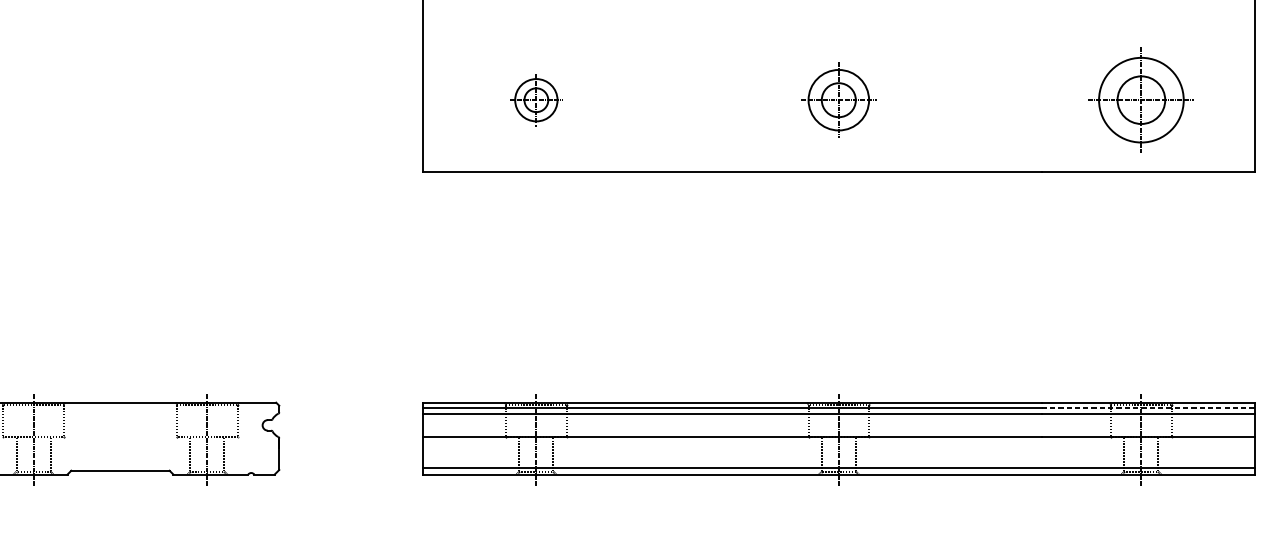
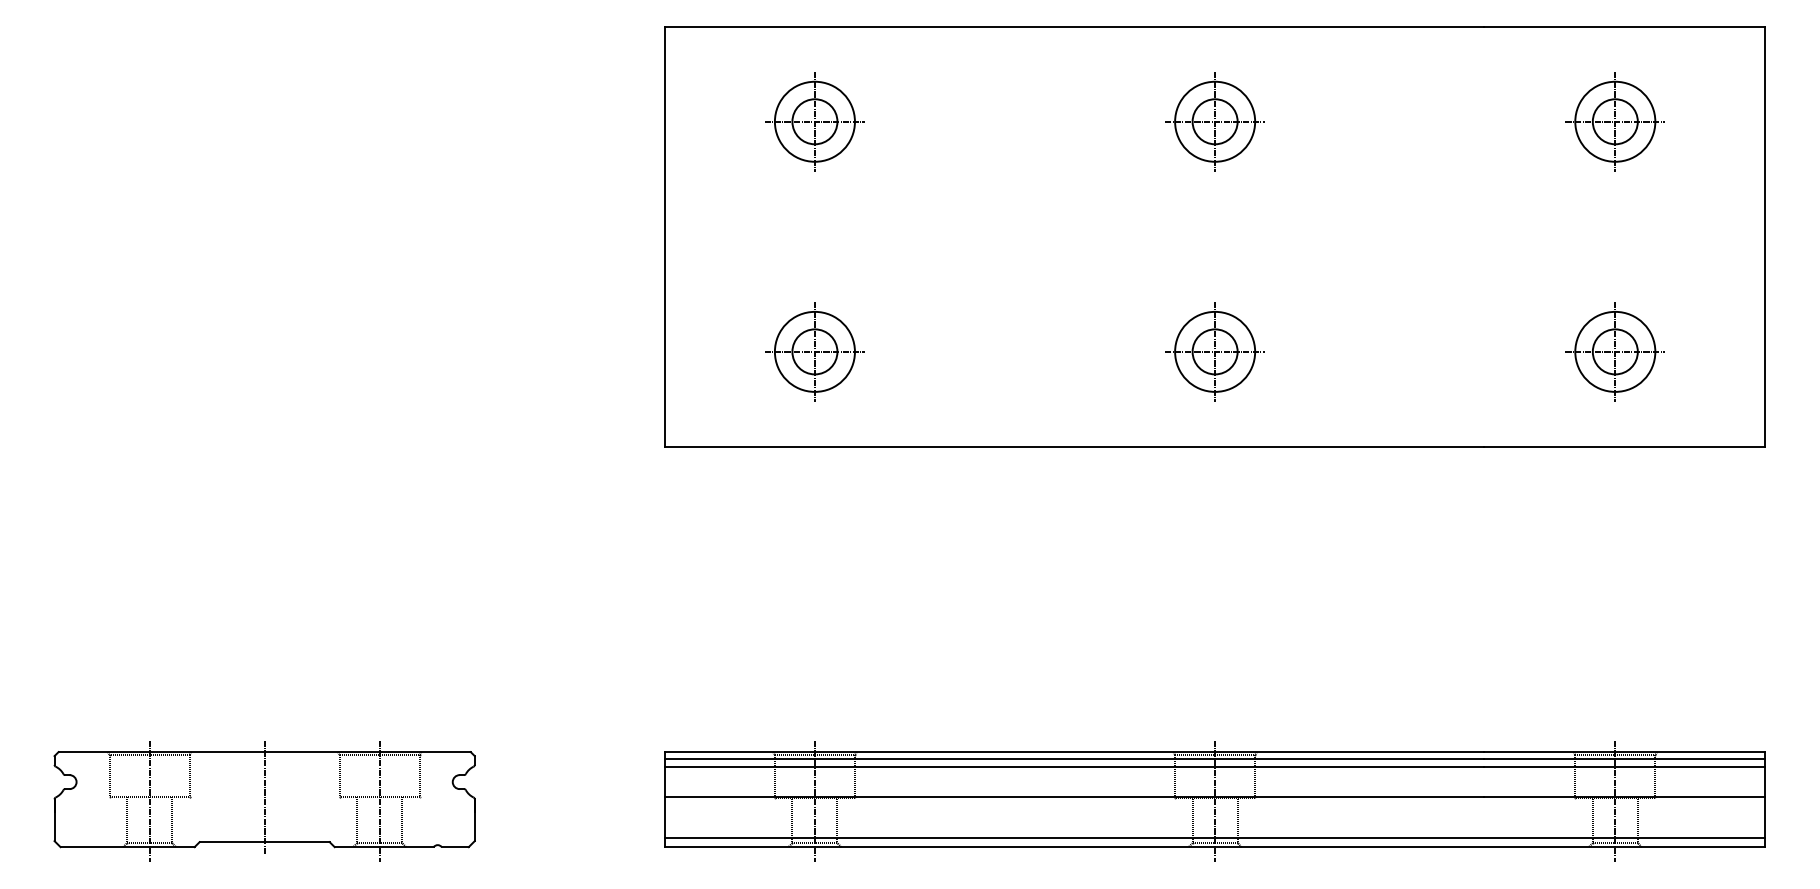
part: (536, 99) -> (814, 351), size x1.43
part: (1140, 99) -> (1614, 351), size x0.71
line: (1148, 408) -> (1624, 759), dashed -> solid
line: (120, 437) -> (264, 797), added

